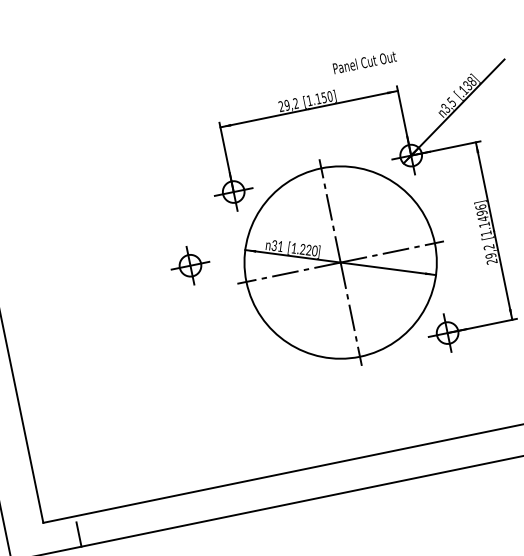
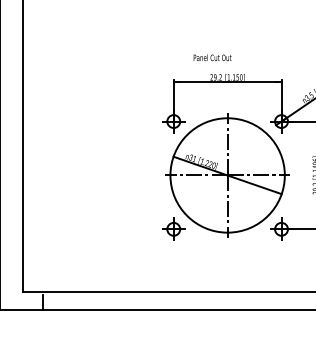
text: (364, 62) -> (212, 57), moved
part: (189, 264) -> (173, 228), moved

